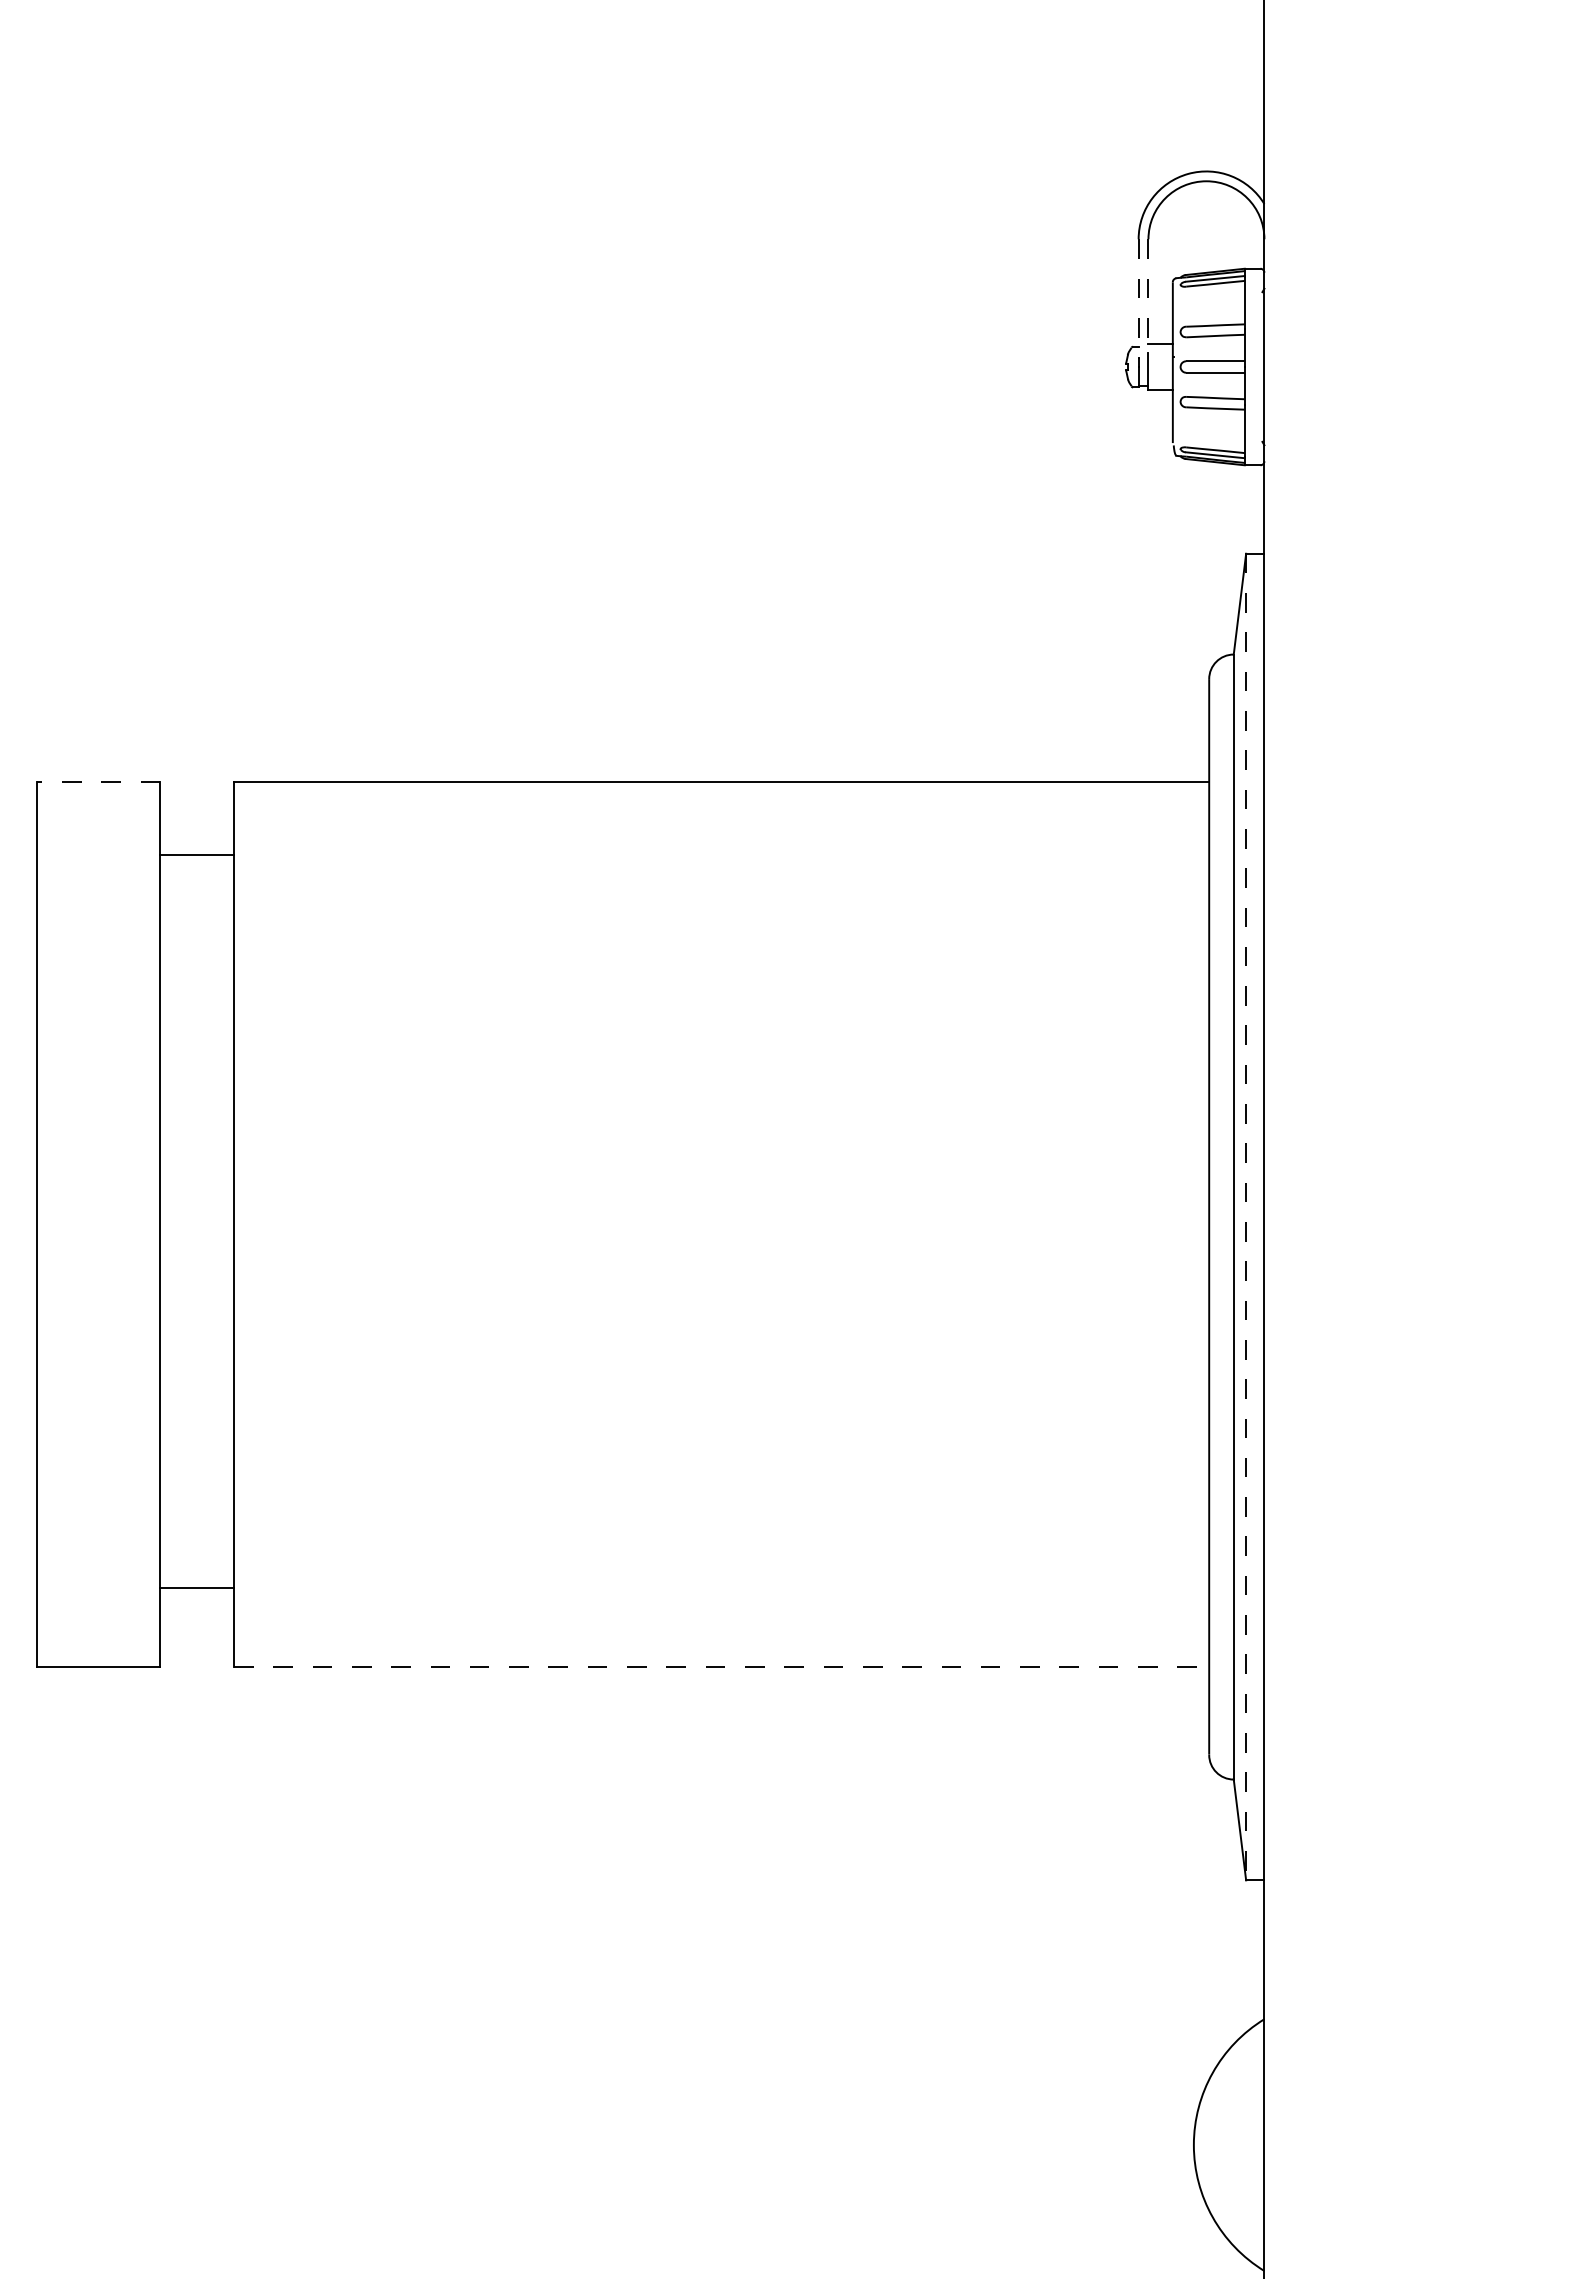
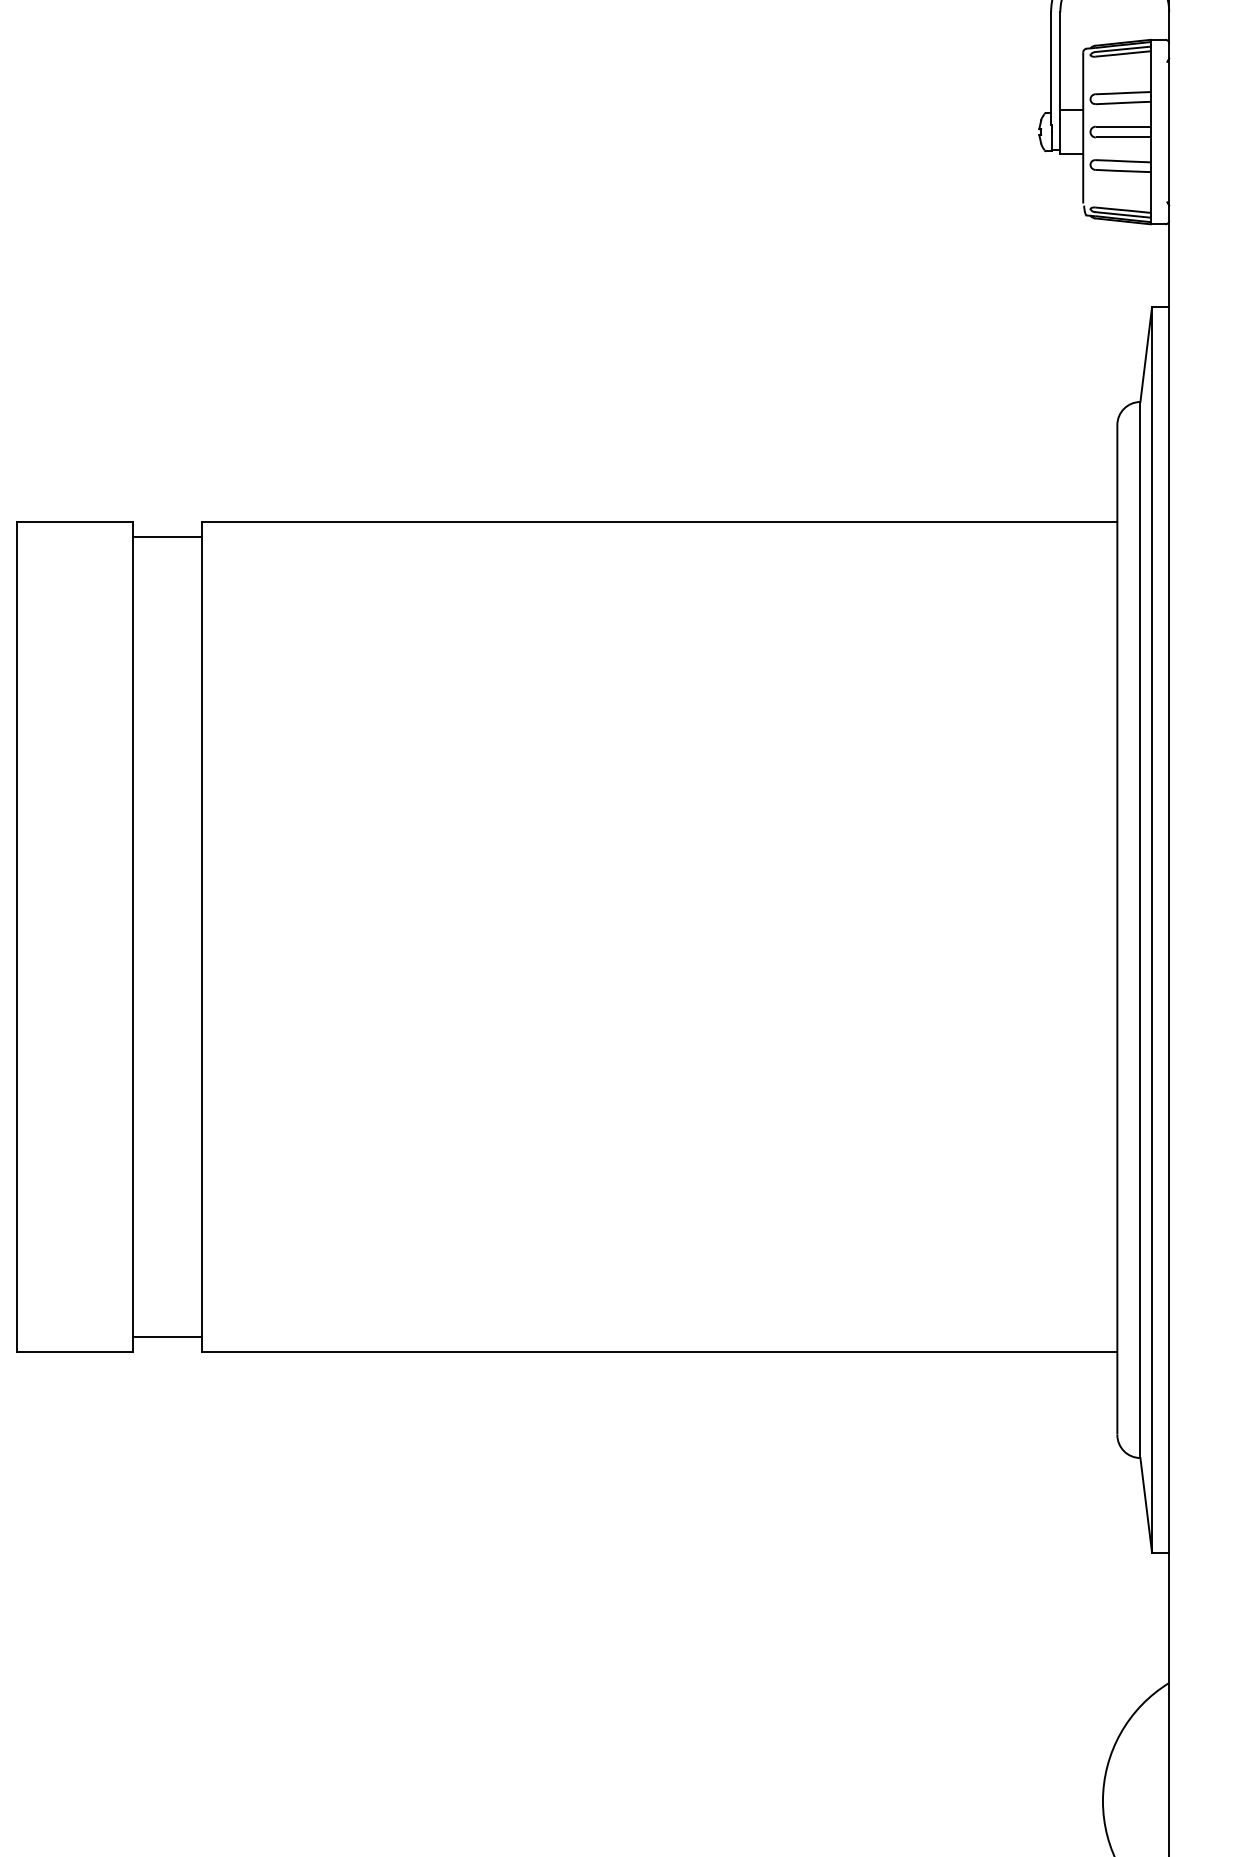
line: (1148, 296) -> (1060, 65), dashed -> solid
line: (1138, 299) -> (1050, 68), dashed -> solid
line: (98, 782) -> (74, 522), dashed -> solid
line: (196, 854) -> (166, 537), moved
line: (1246, 1217) -> (1152, 930), dashed -> solid
line: (196, 1588) -> (166, 1336), moved
line: (721, 1666) -> (659, 1351), dashed -> solid

